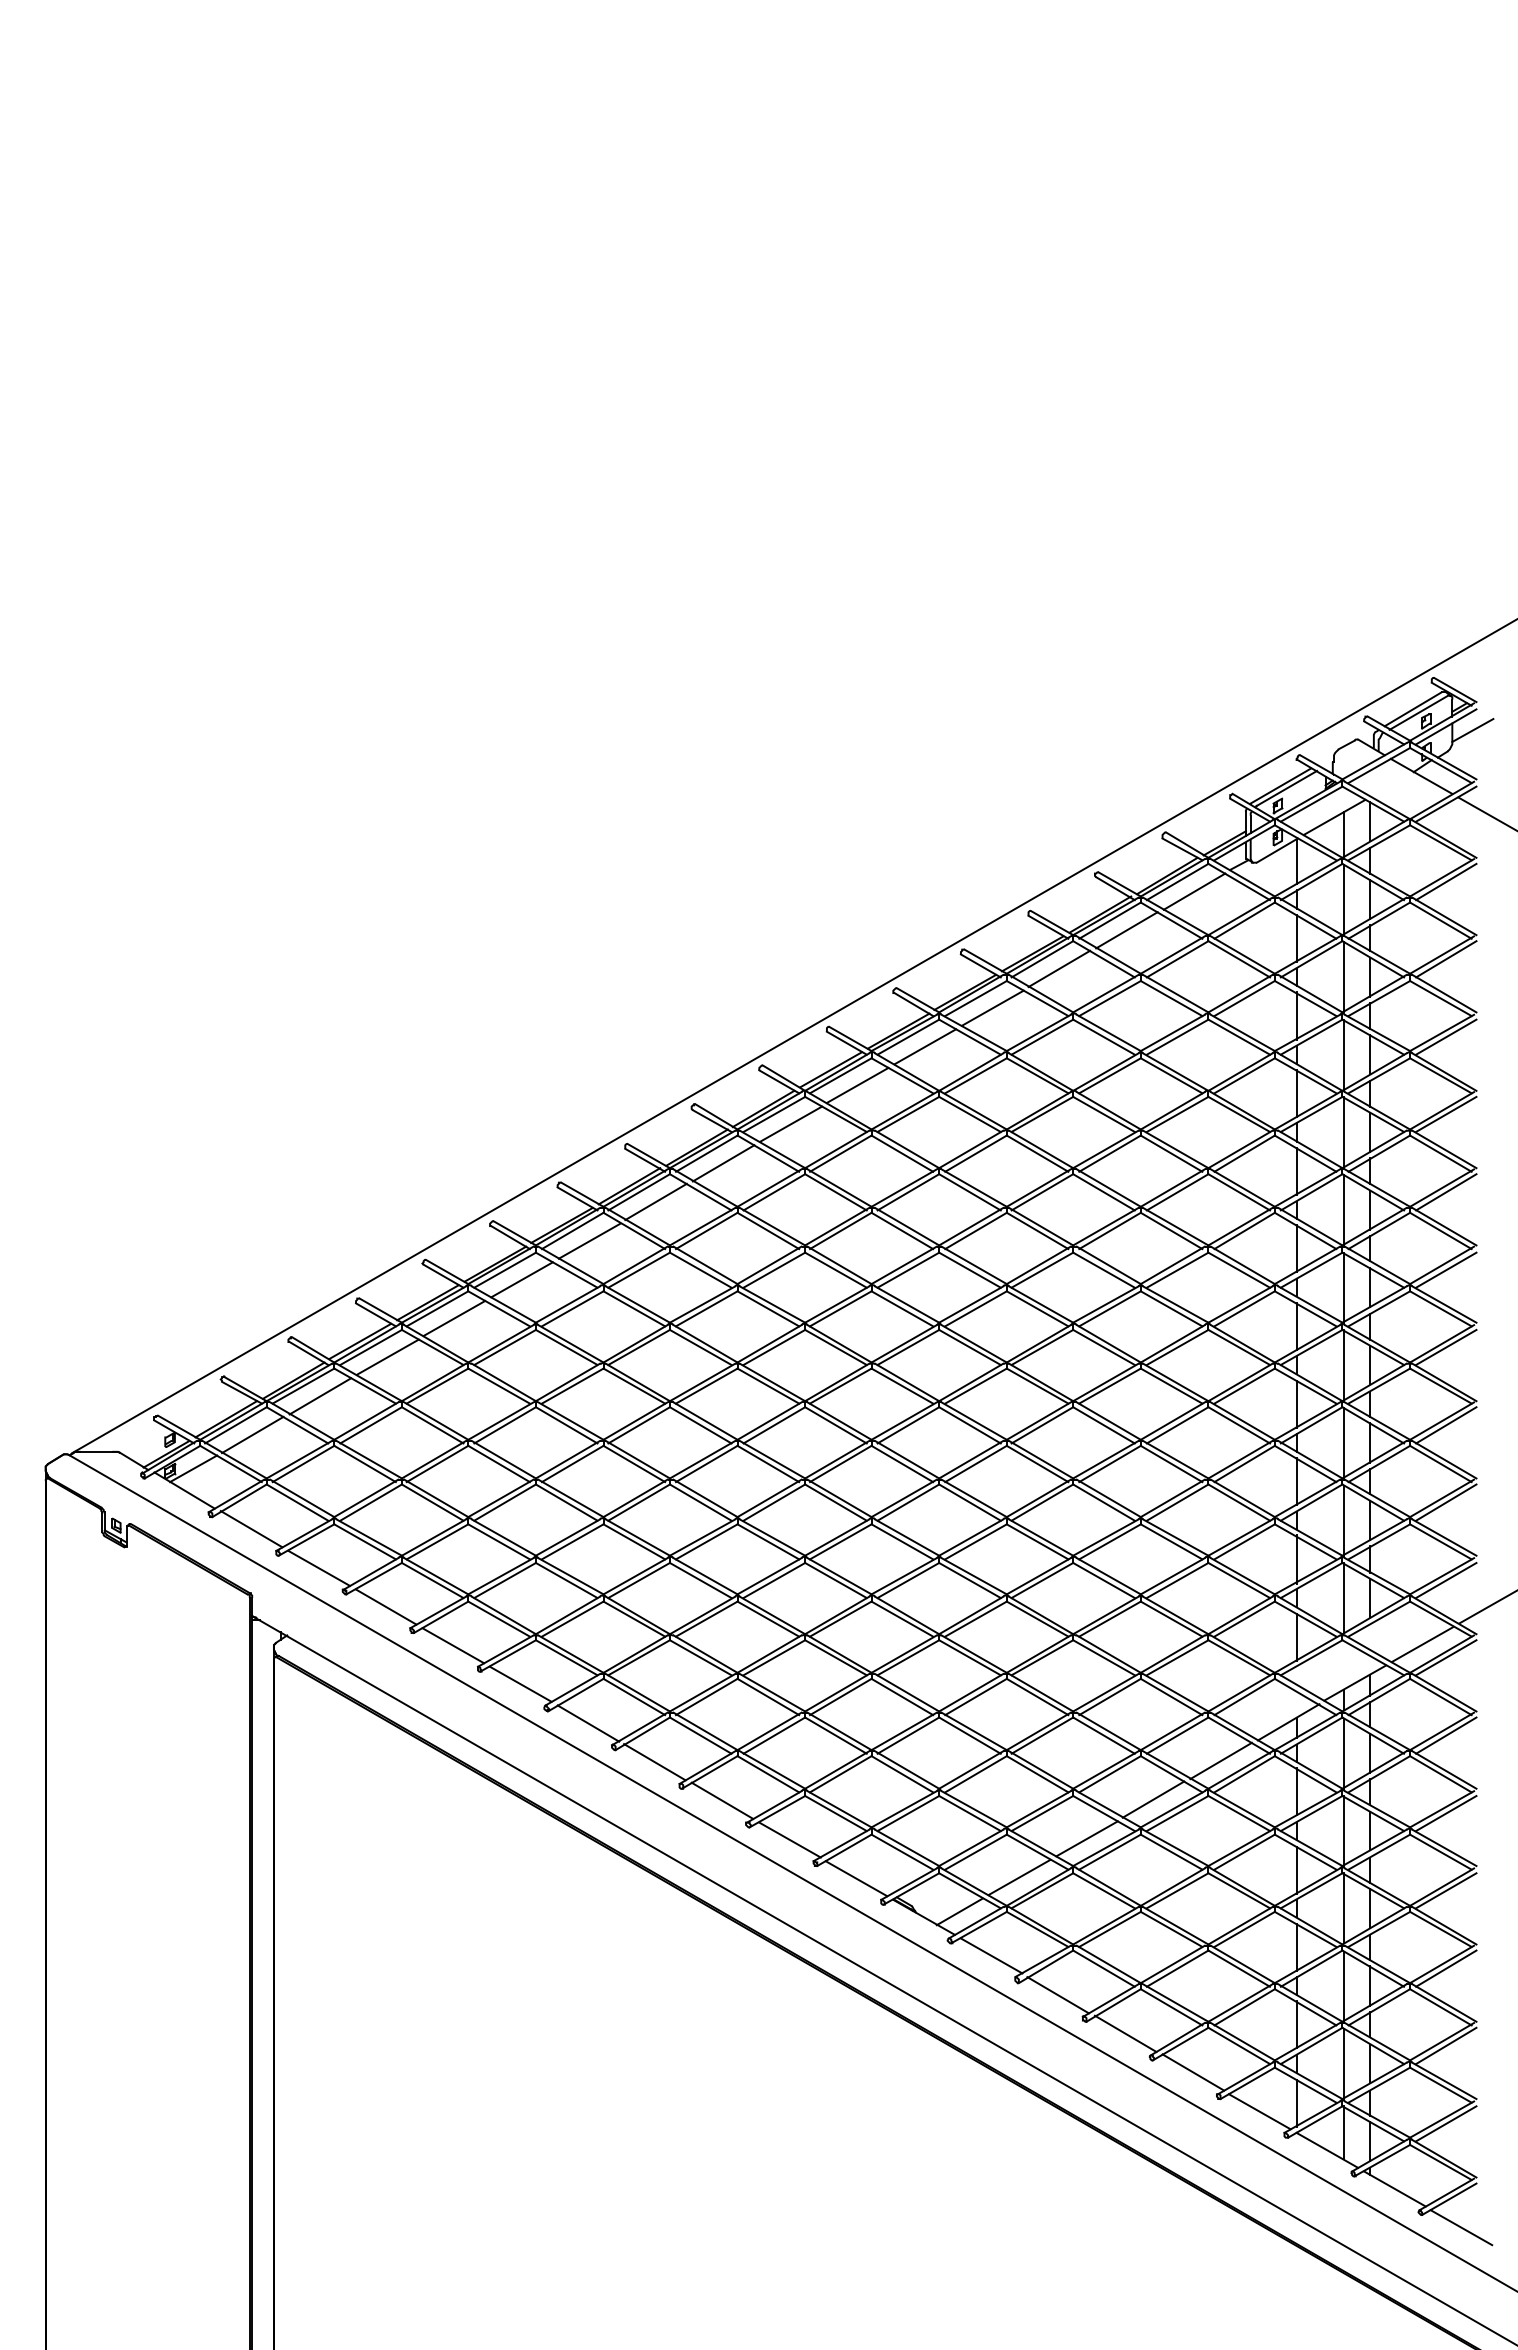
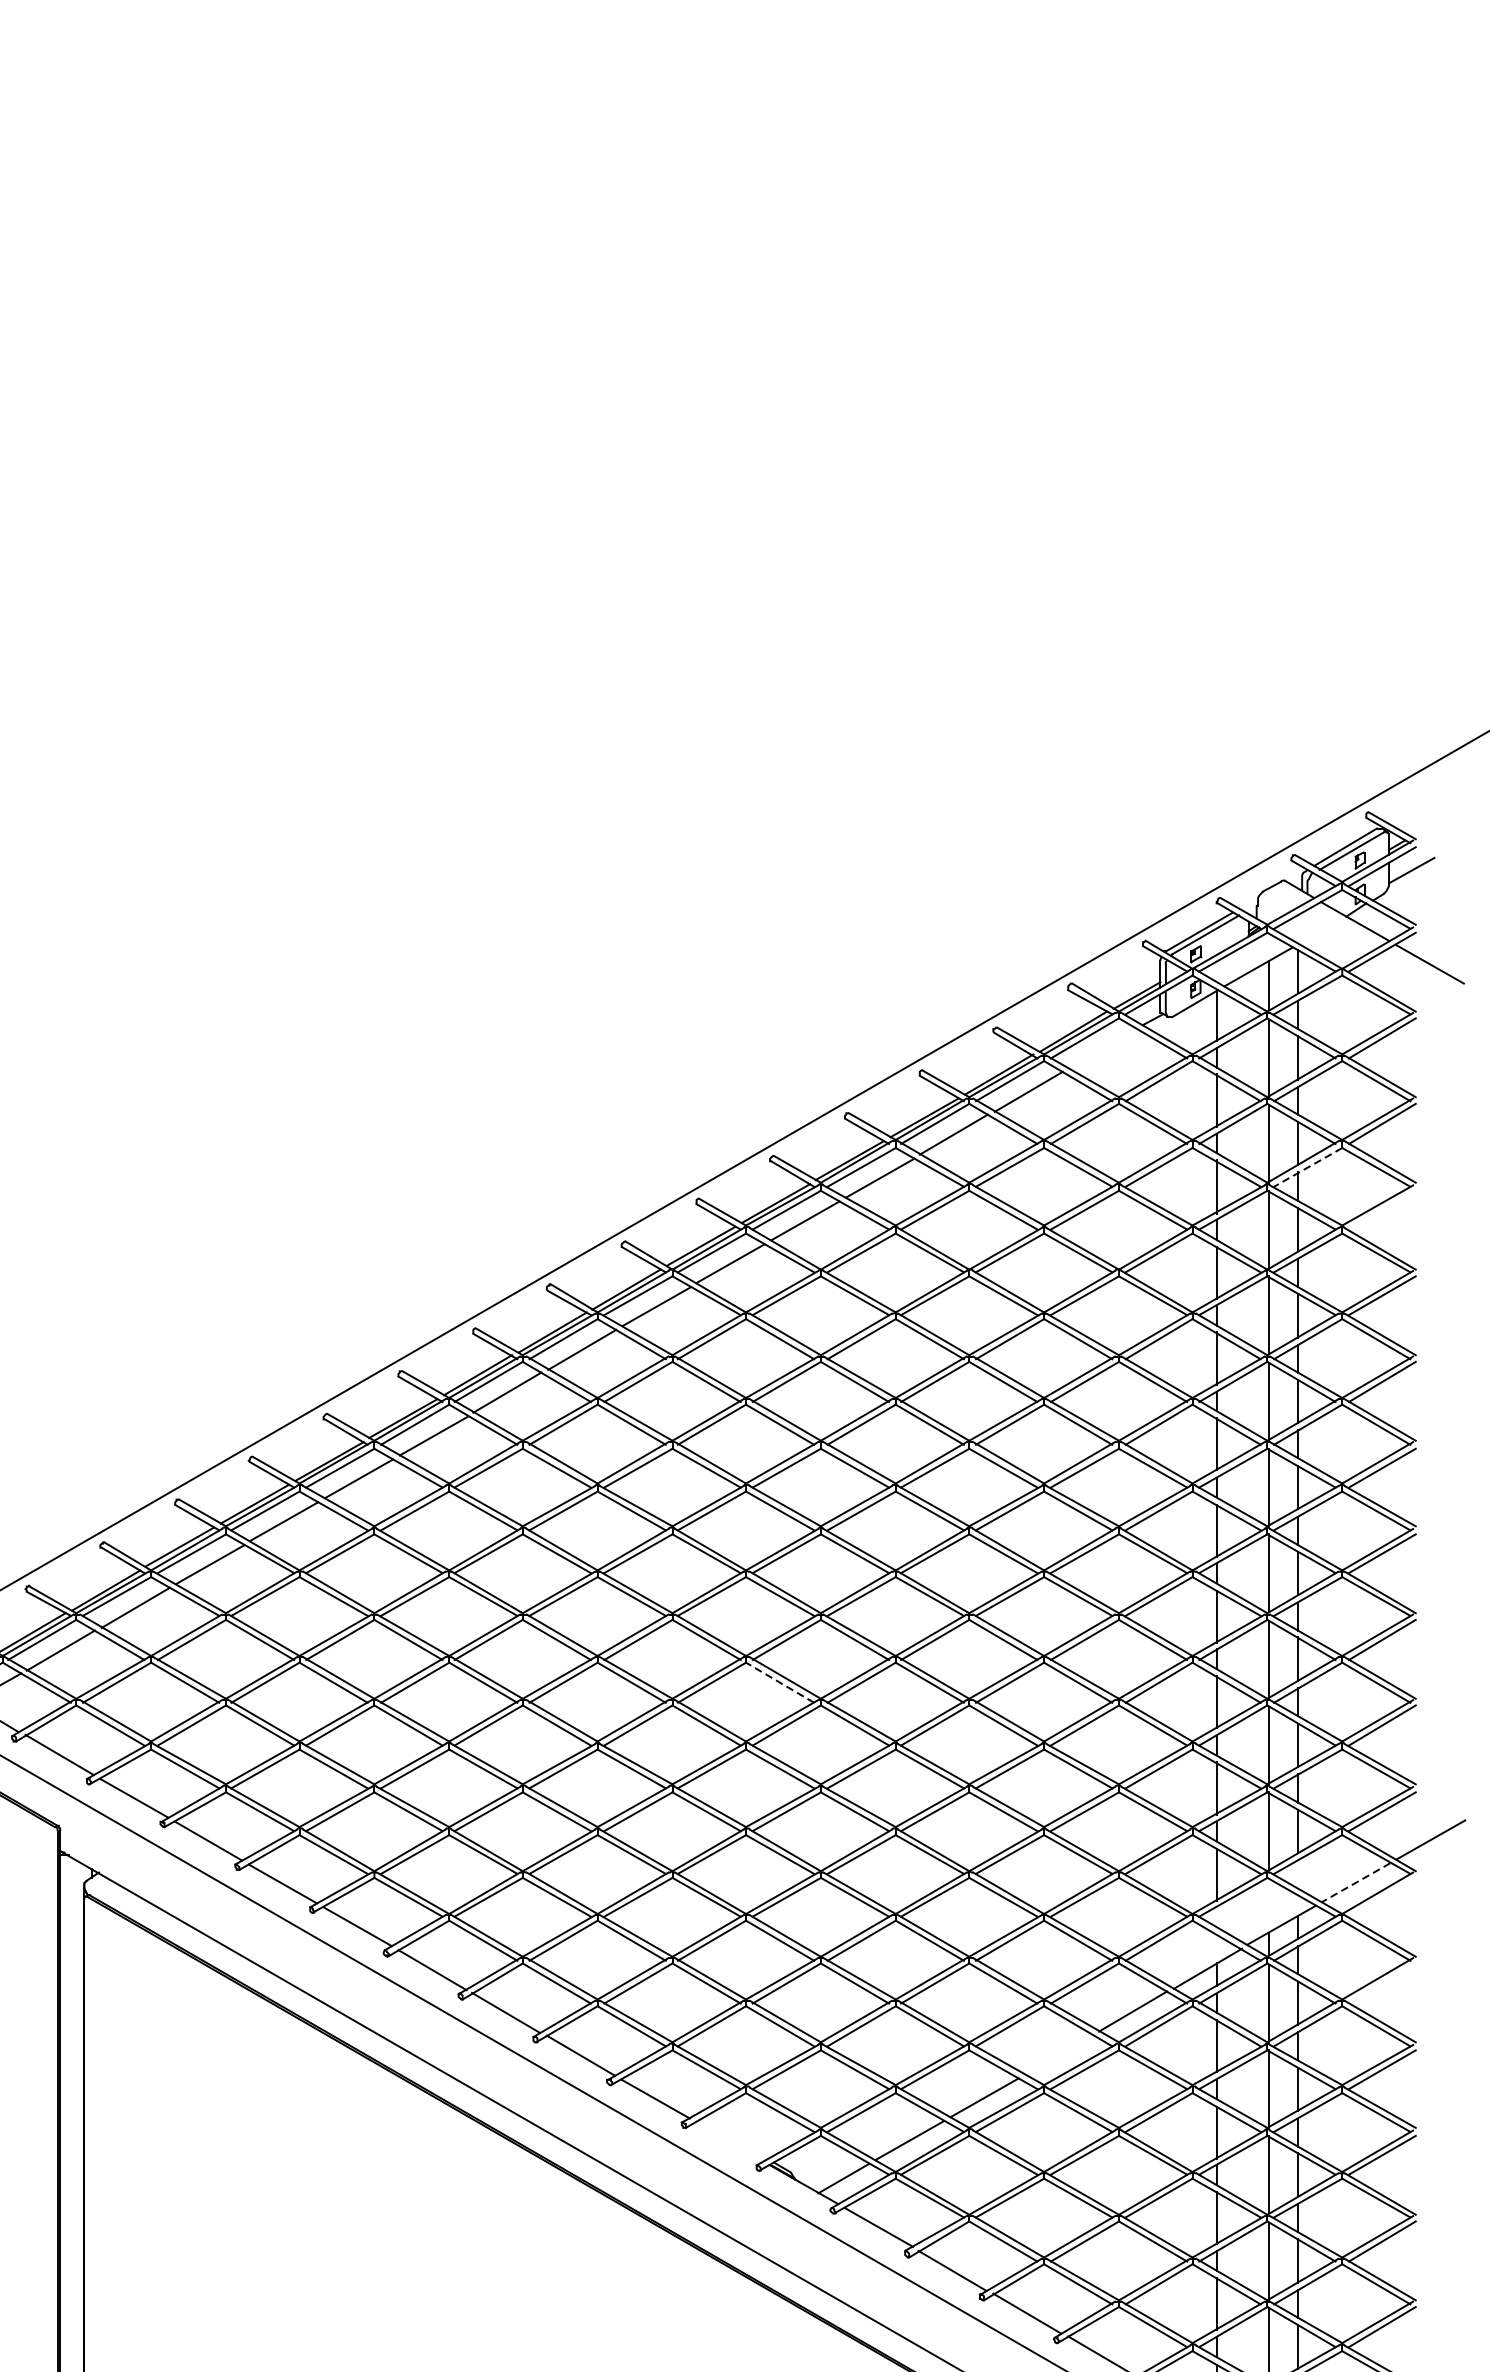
line: (1194, 891) -> (1103, 1048), removed
line: (1378, 998) -> (1307, 1167), solid -> dashed
line: (1446, 1036) -> (1382, 1209), removed
line: (902, 1463) -> (780, 1682), solid -> dashed
line: (1422, 1644) -> (1356, 1882), solid -> dashed
line: (1446, 1657) -> (1382, 1897), removed
line: (1446, 1735) -> (1382, 1983), removed
line: (1153, 1799) -> (1058, 2054), removed
line: (856, 1878) -> (729, 2141), removed

